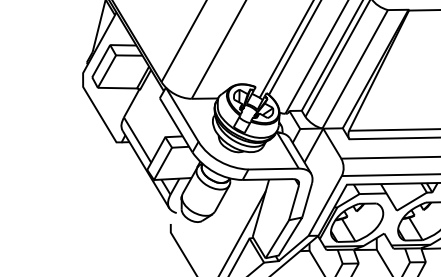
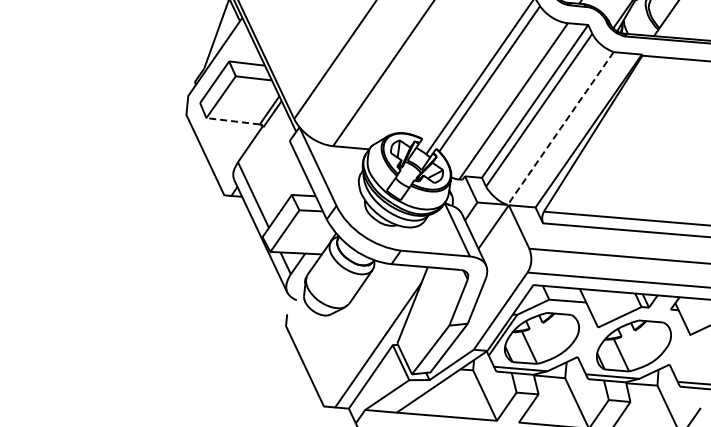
line: (355, 69) -> (560, 128), solid -> dashed
line: (117, 88) -> (233, 121), solid -> dashed

